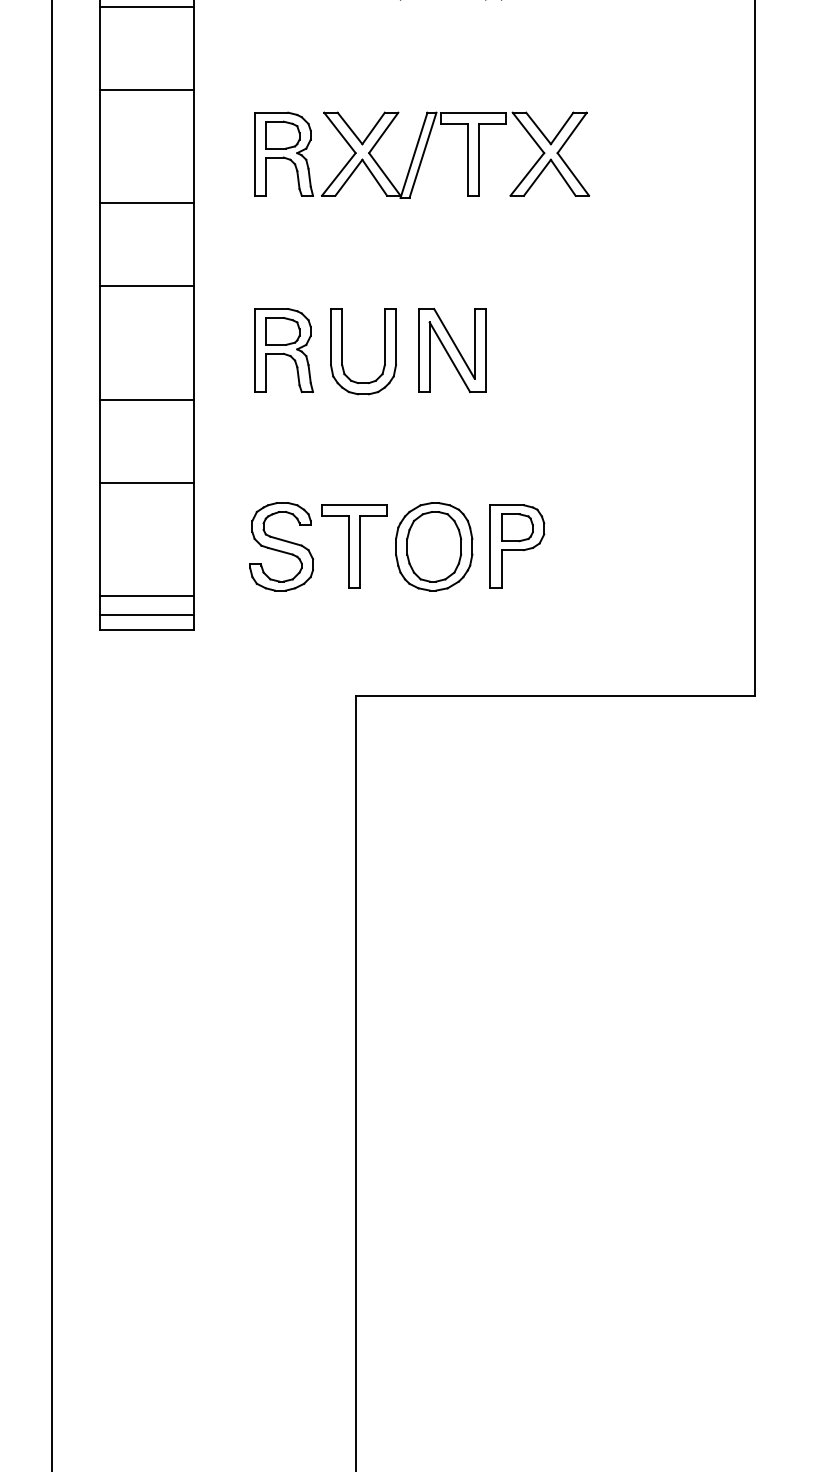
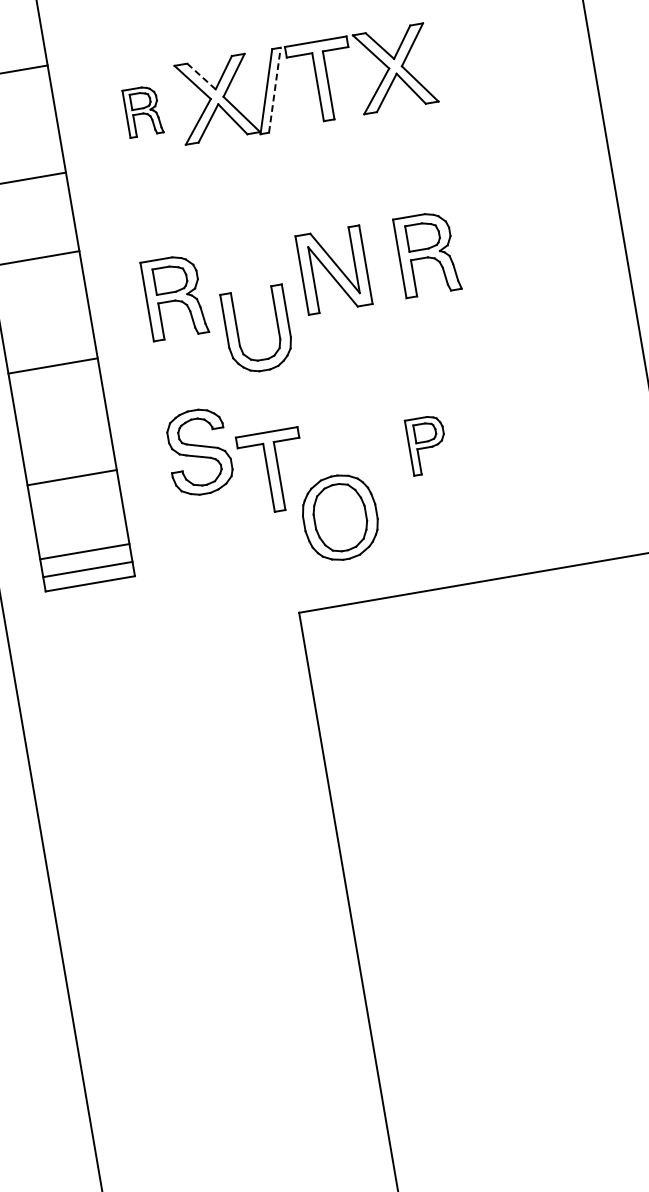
line: (350, 128) -> (201, 76), solid -> dashed
part: (283, 153) -> (142, 111), size x0.6
line: (422, 155) -> (274, 90), solid -> dashed
part: (550, 350) -> (427, 254), added
part: (342, 351) -> (238, 333), moved
line: (146, 482) -> (71, 477), moved
part: (281, 546) -> (198, 451), moved
part: (434, 546) -> (340, 517), moved
part: (517, 546) -> (427, 445), size x0.7

